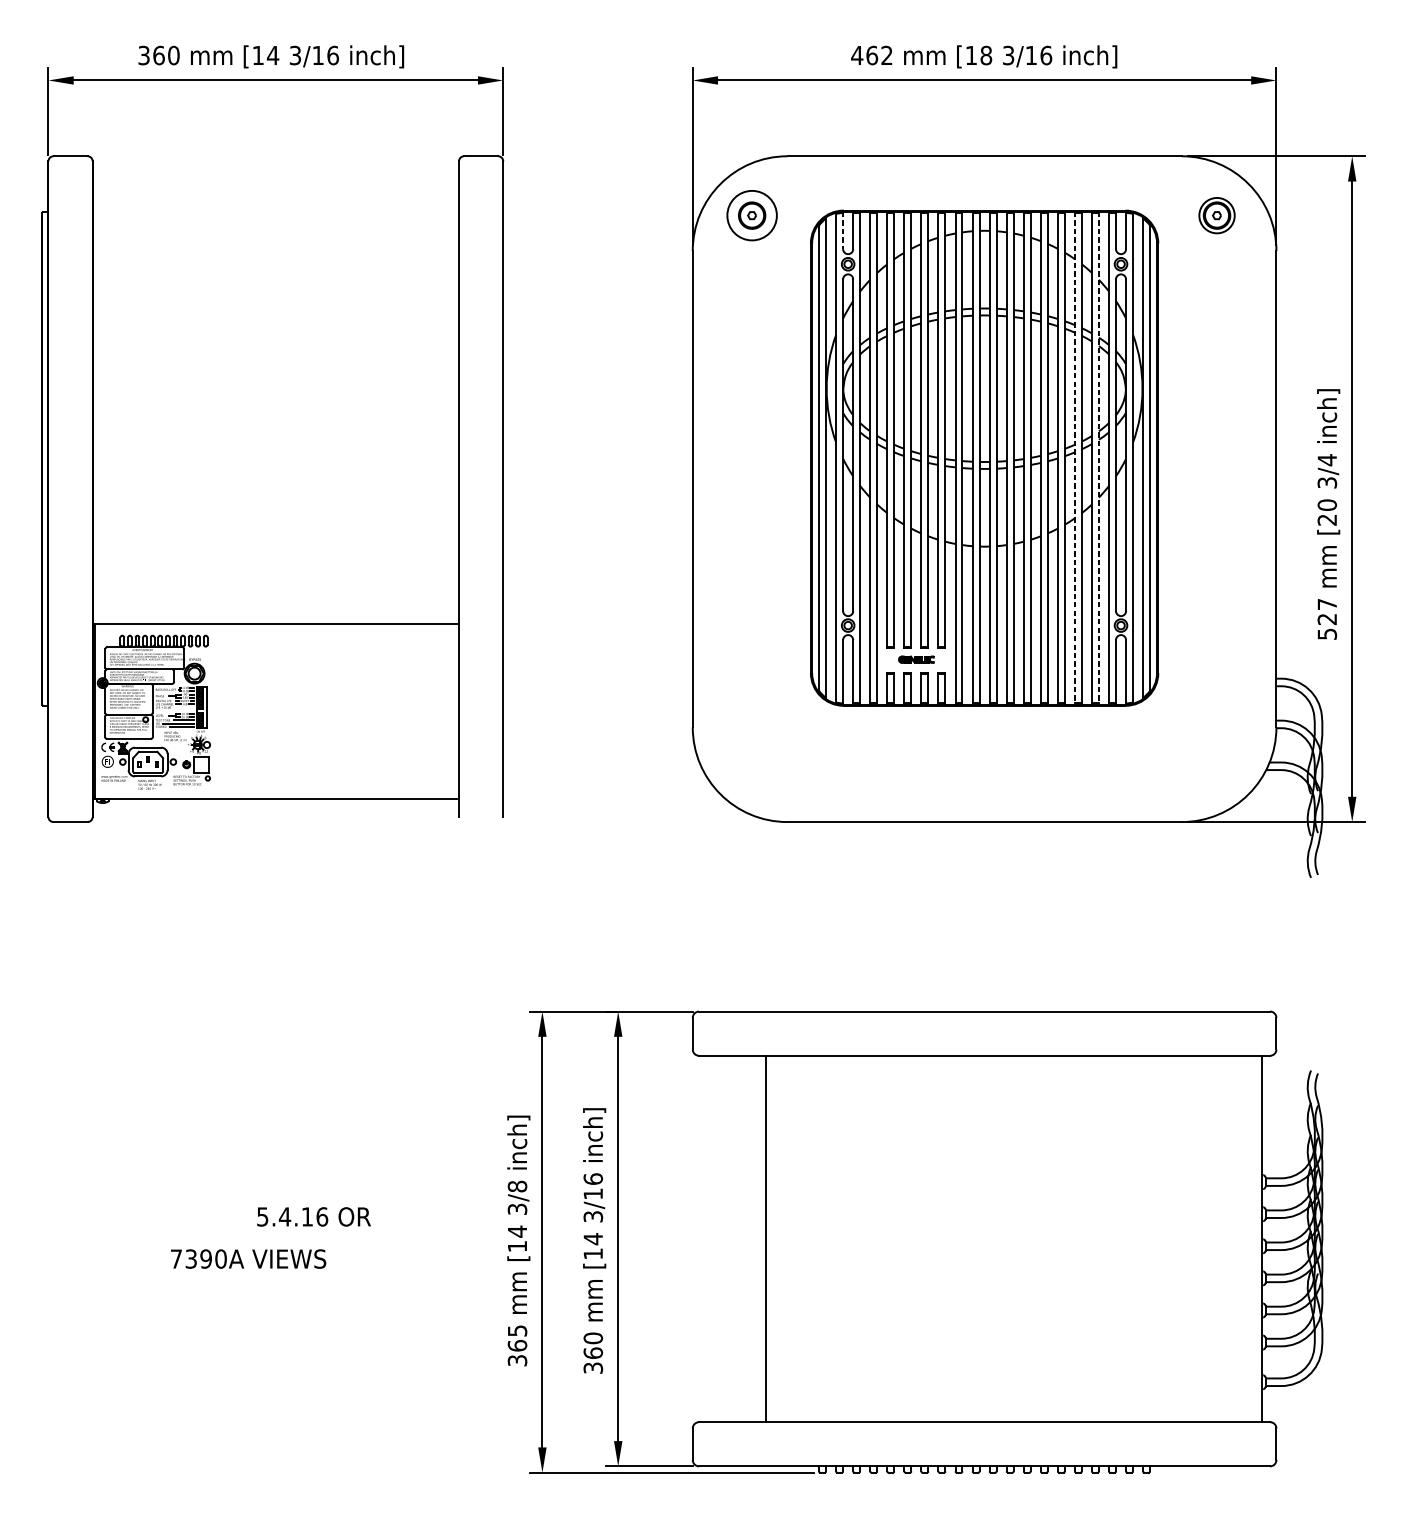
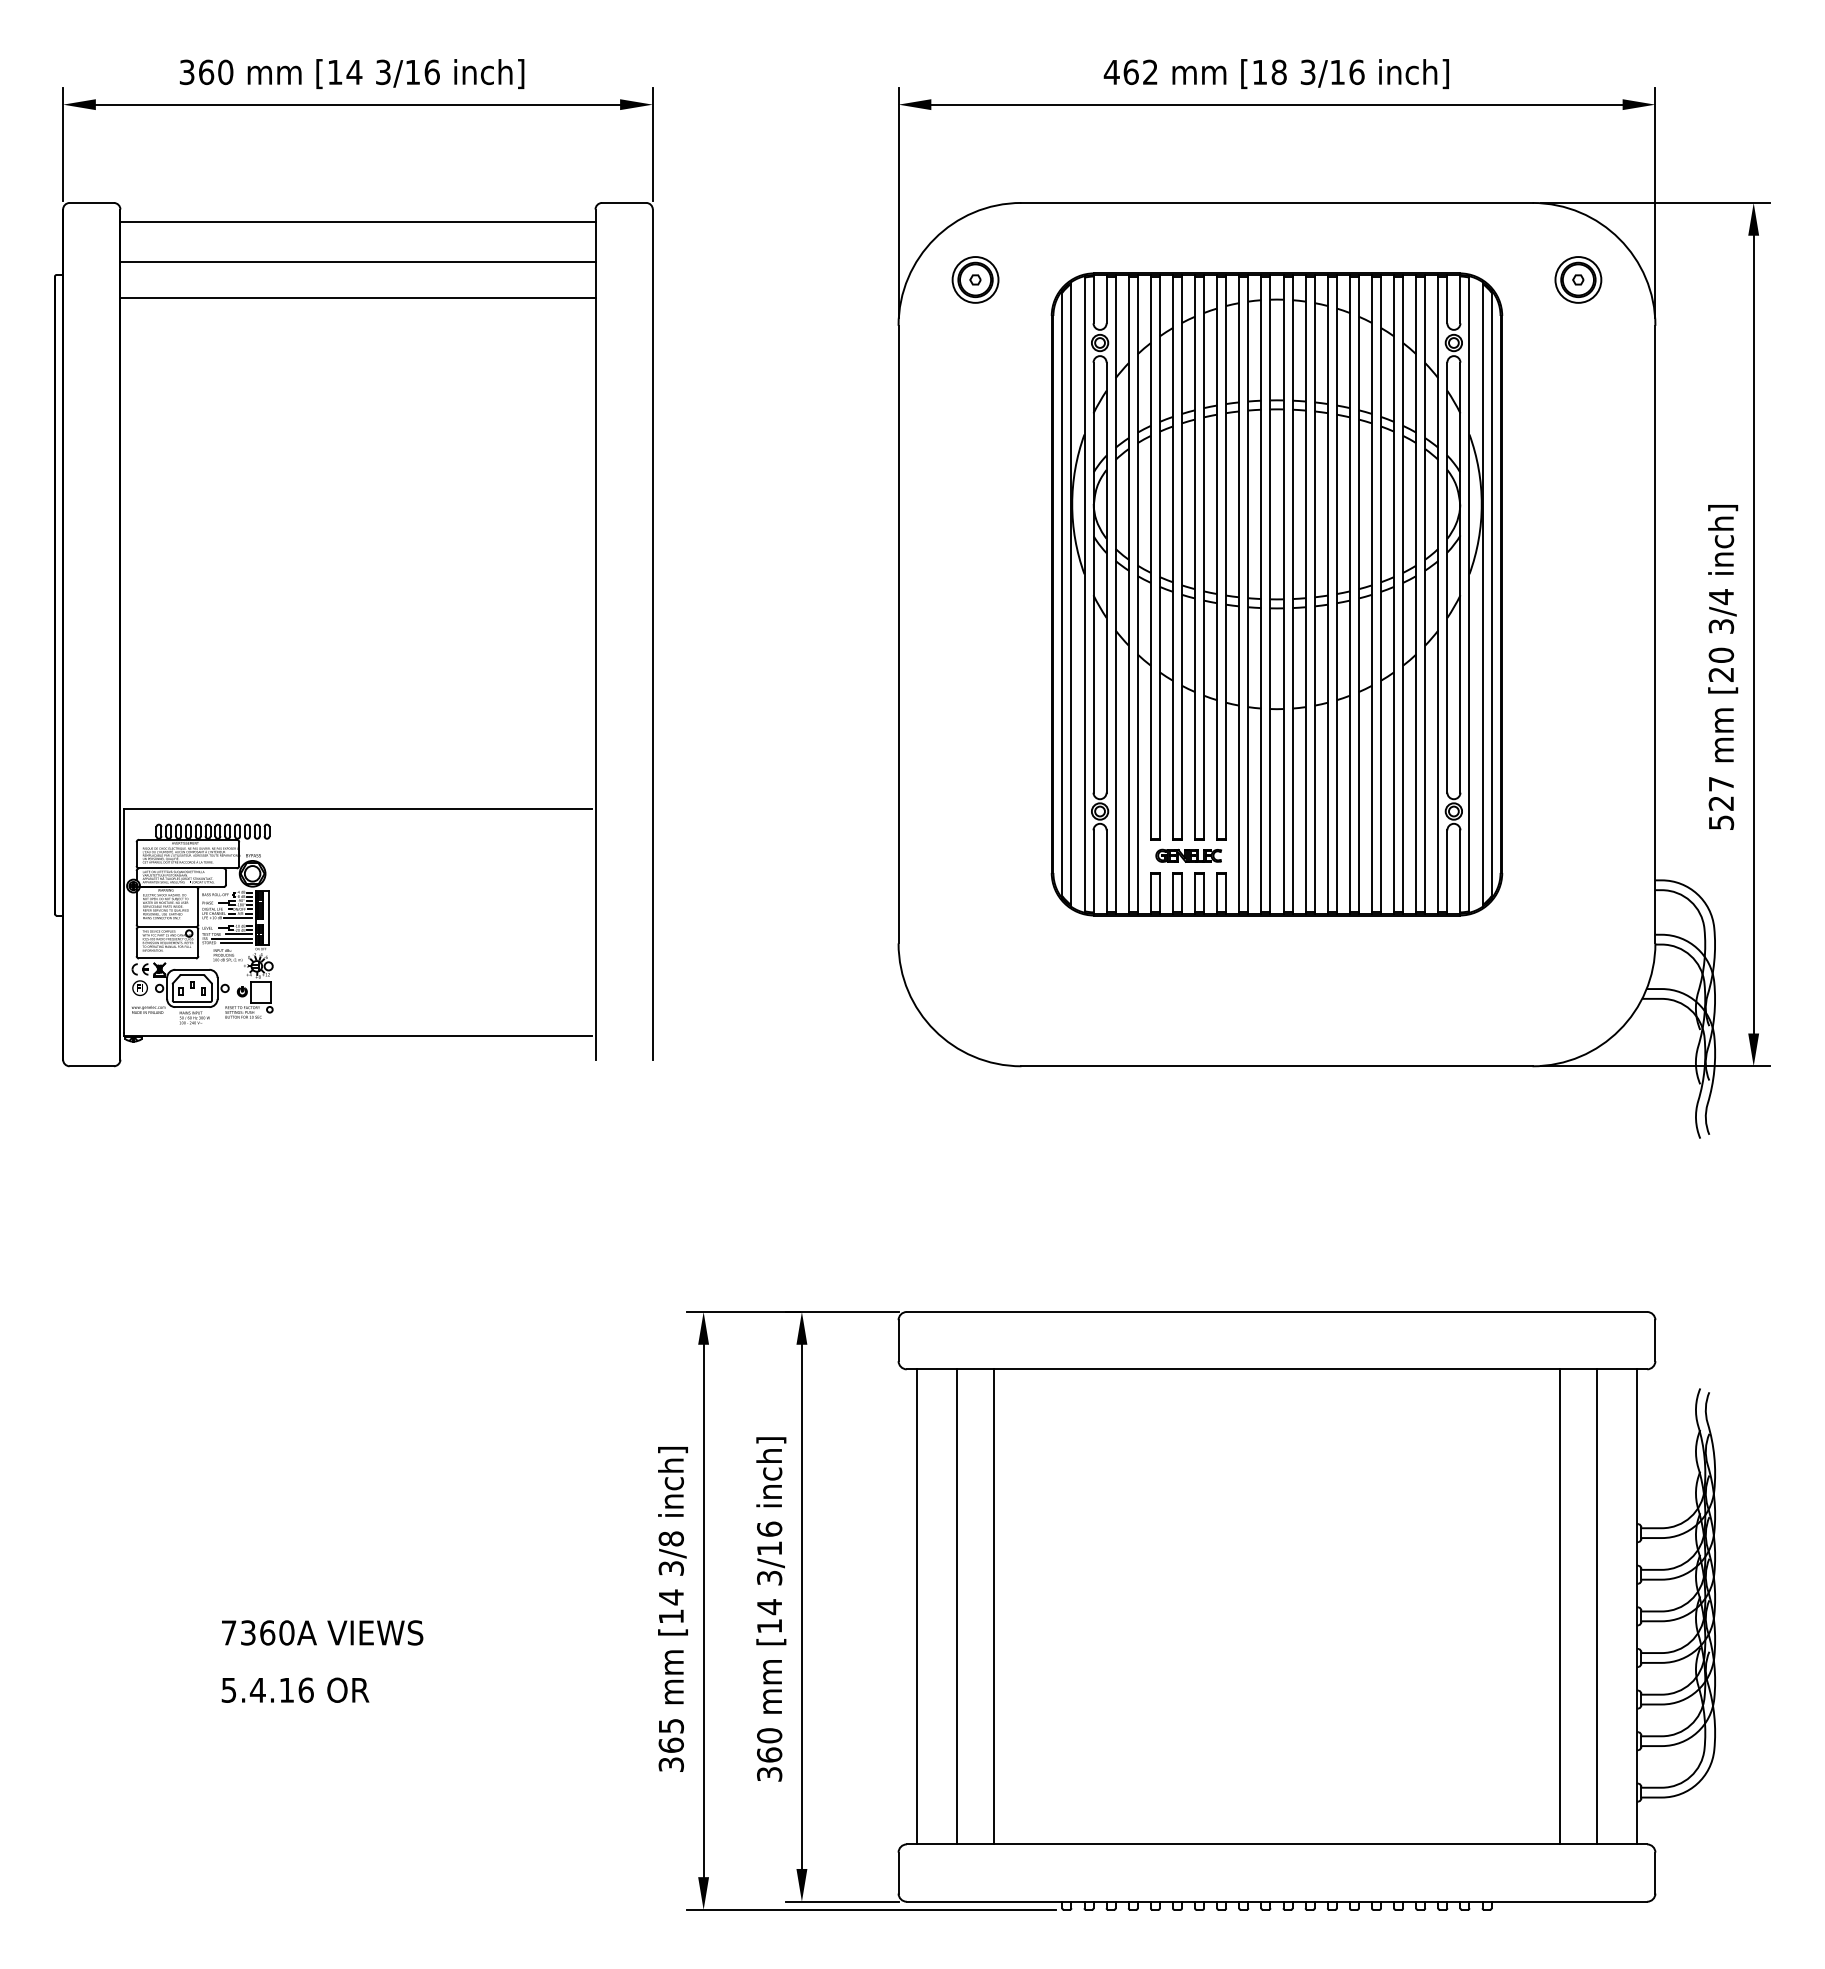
line: (275, 170) -> (357, 221), added
line: (275, 201) -> (357, 261), added
circle: (752, 215) -> (975, 279), size x0.71
line: (275, 229) -> (357, 298), added
line: (843, 230) -> (1093, 299), dashed -> solid
line: (1075, 458) -> (1394, 594), dashed -> solid
line: (1099, 458) -> (1425, 594), dashed -> solid
part: (916, 659) -> (1188, 855), size x1.43
line: (183, 707) -> (238, 917), added
text: (314, 1216) -> (295, 1689), moved
line: (706, 1238) -> (916, 1606), added
line: (738, 1238) -> (957, 1606), added
line: (1202, 1238) -> (1559, 1606), added
line: (1231, 1238) -> (1596, 1606), added
text: (206, 1258) -> (267, 1632), 7390A -> 7360A

